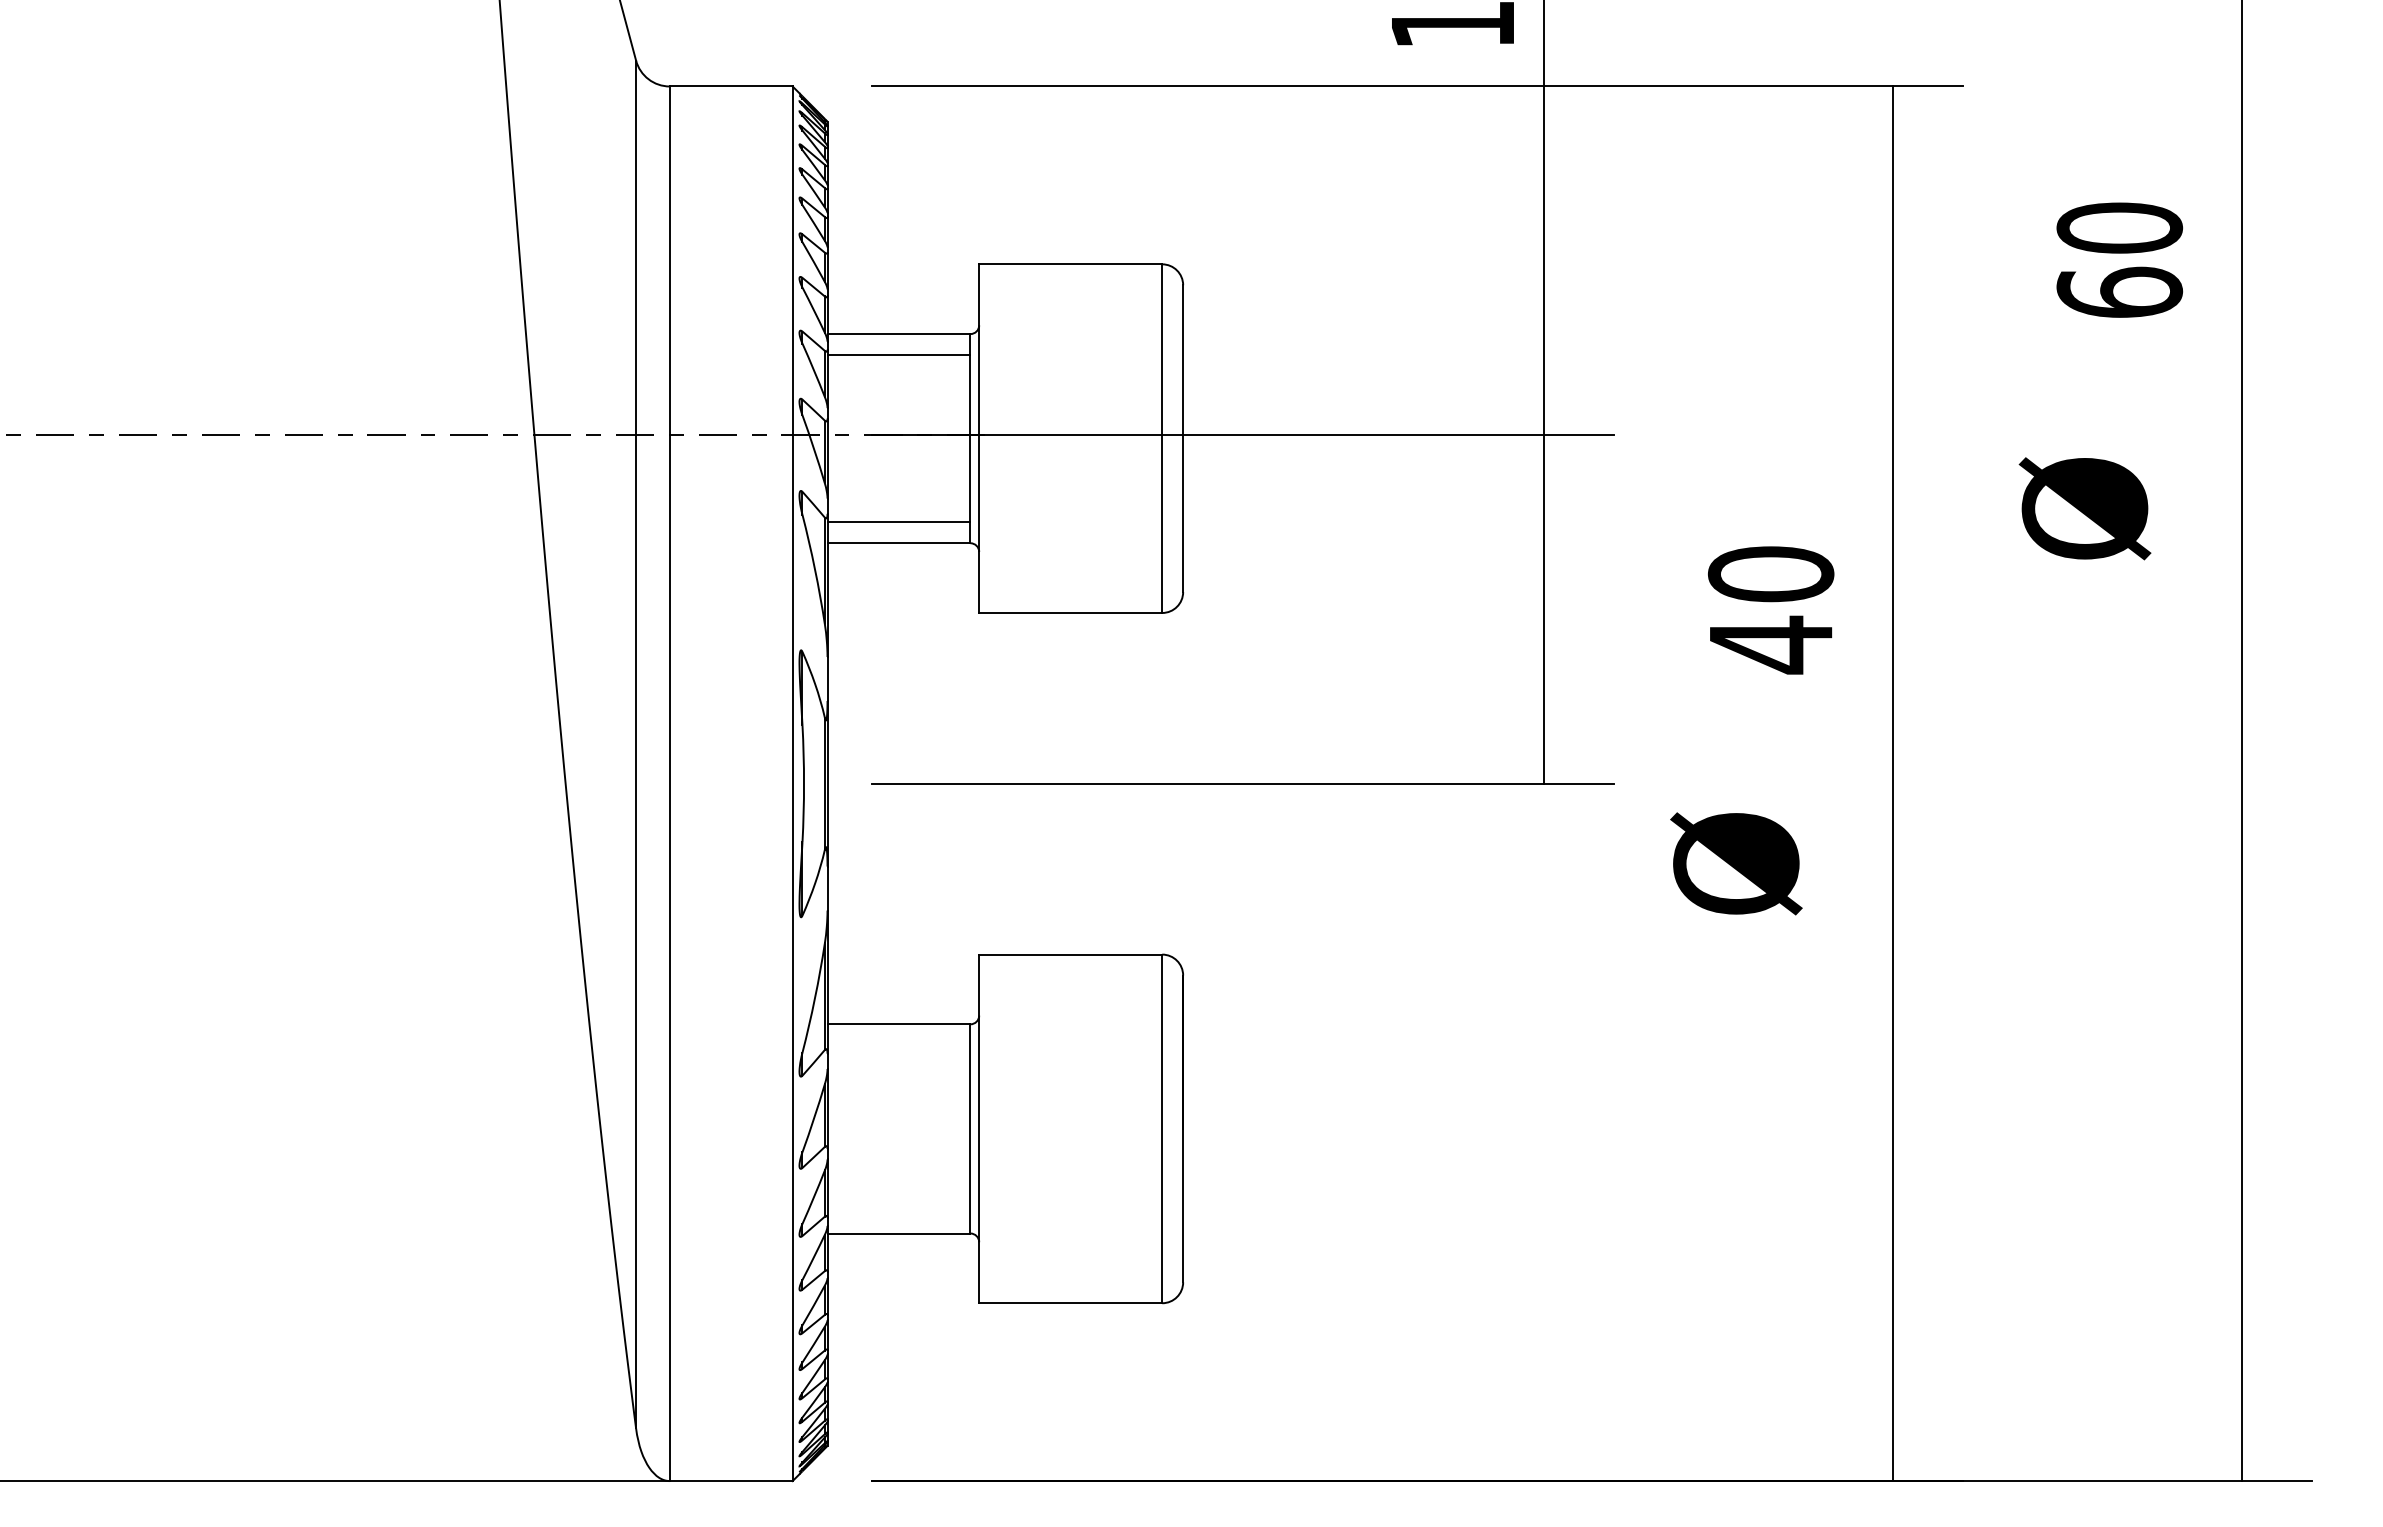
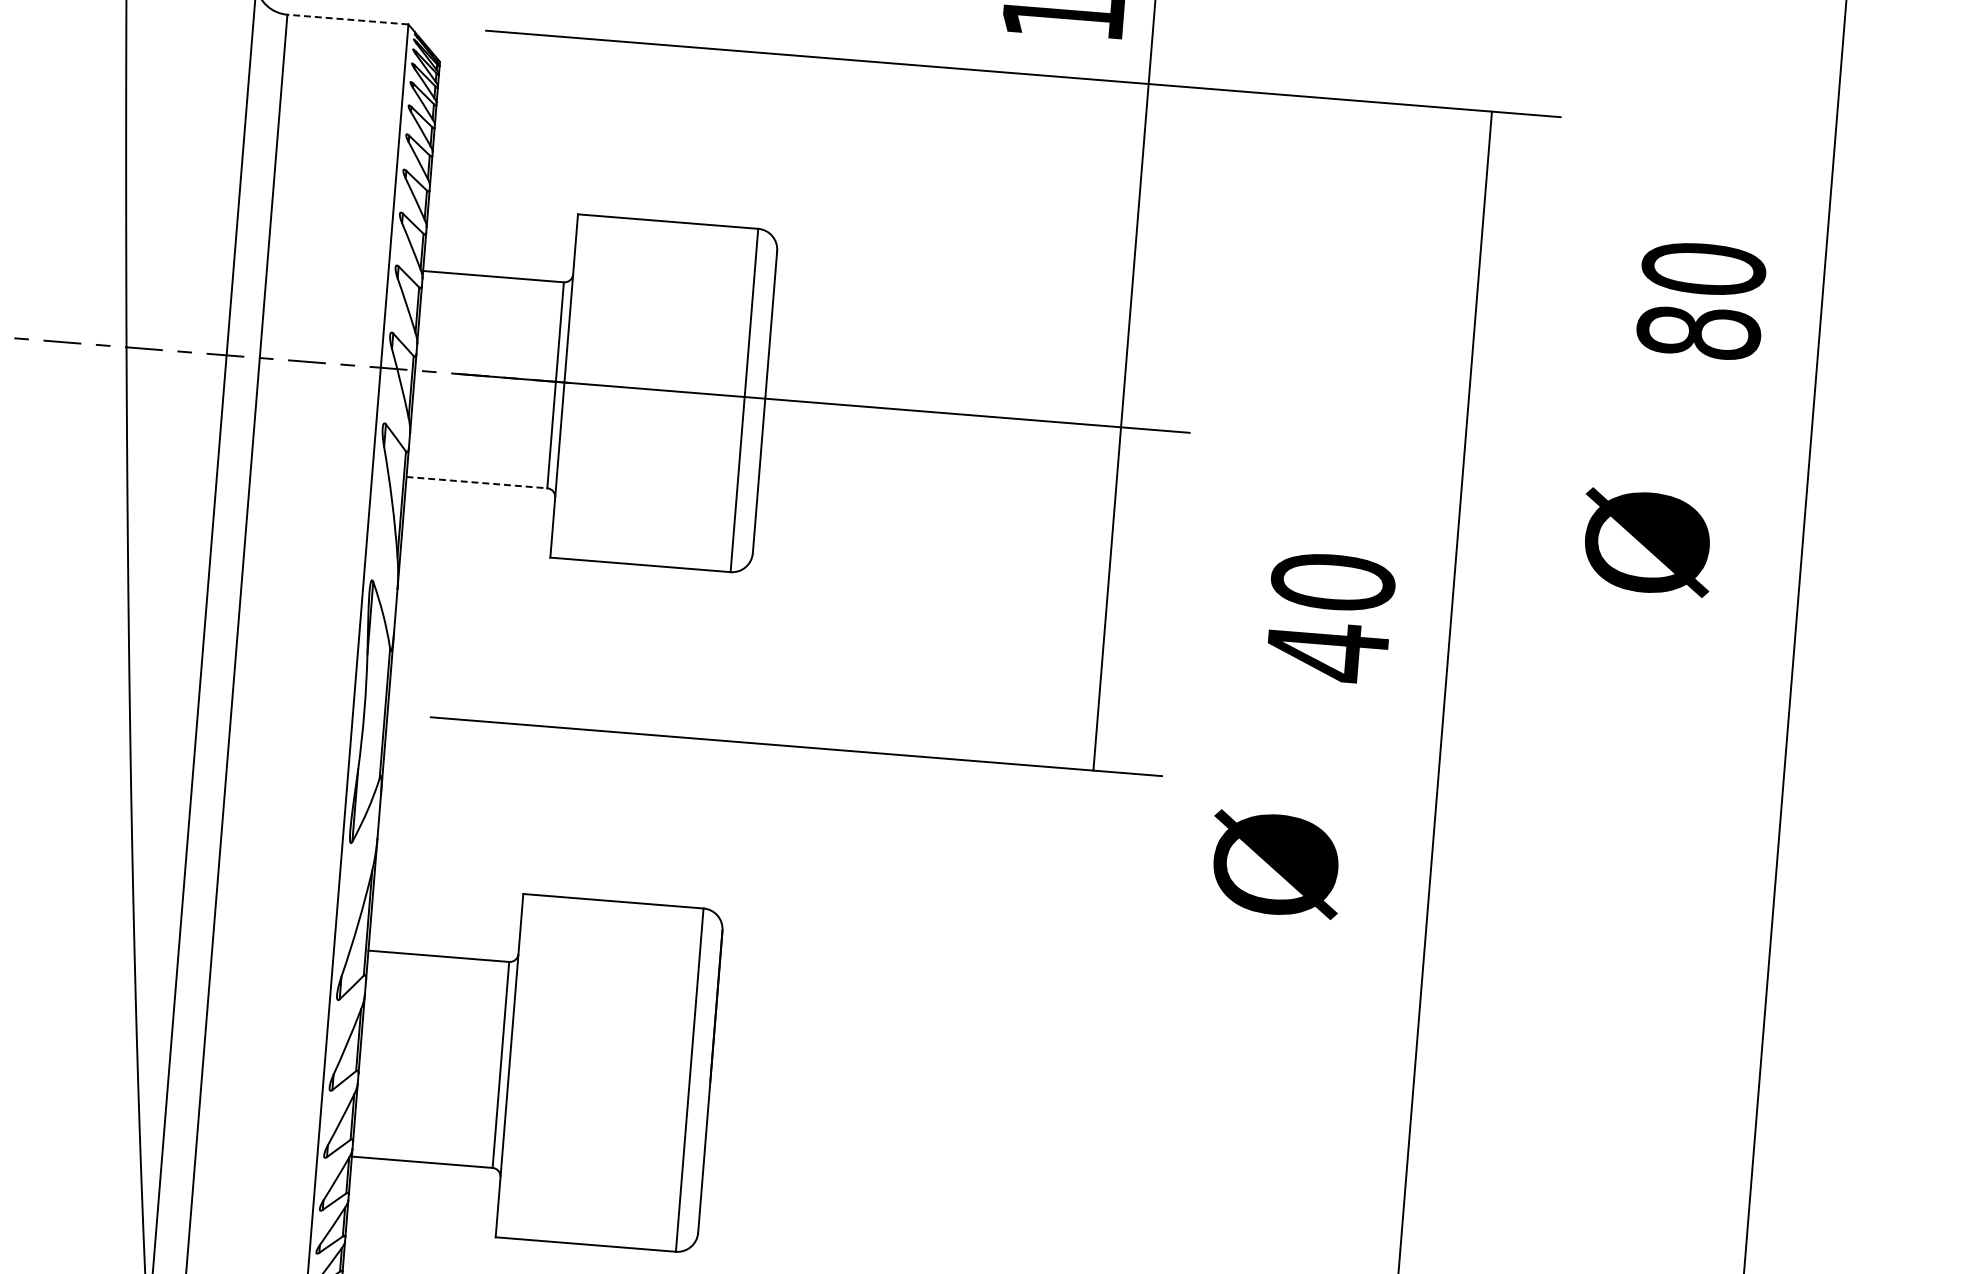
line: (730, 86) -> (347, 19), solid -> dashed
text: (2119, 291) -> (1698, 331), 60 -> 80
line: (898, 355) -> (491, 297), removed
line: (898, 521) -> (478, 461), removed
line: (899, 543) -> (477, 482), solid -> dashed

